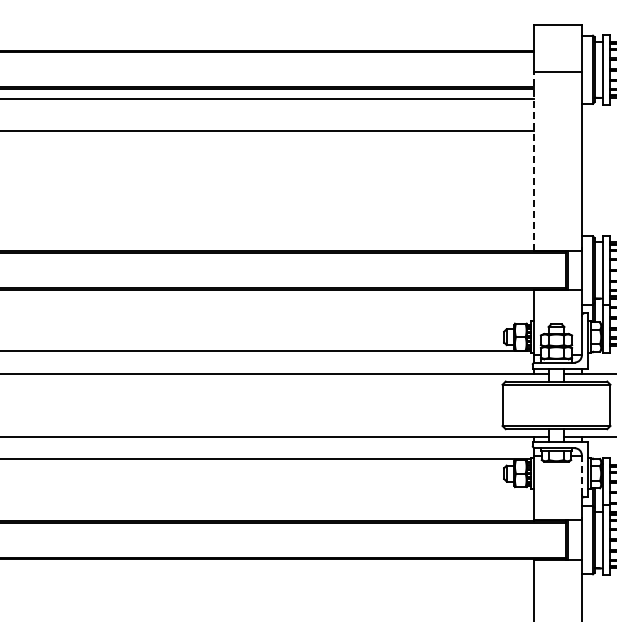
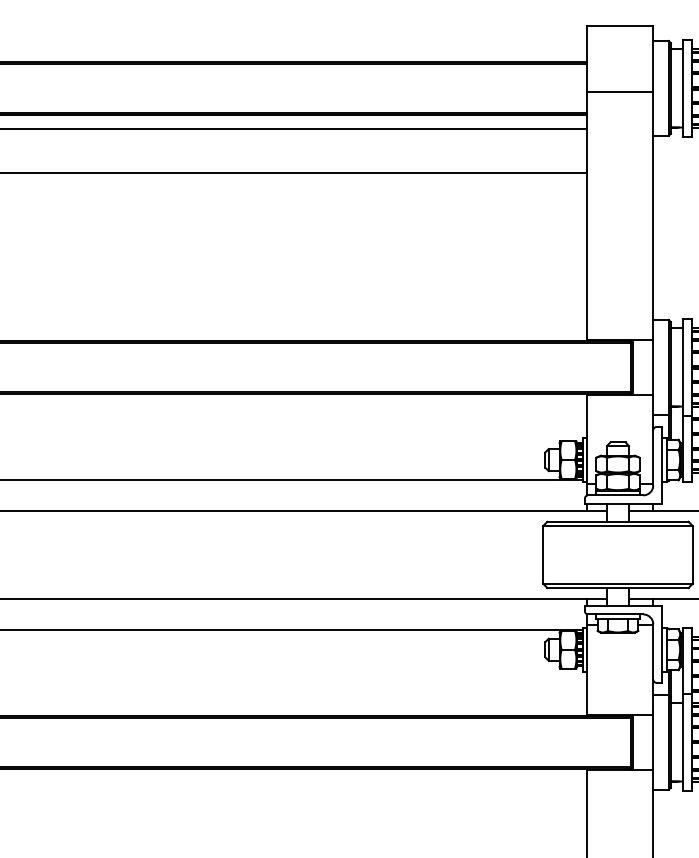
line: (534, 161) -> (587, 215), dashed -> solid
line: (581, 475) -> (652, 652), dashed -> solid

